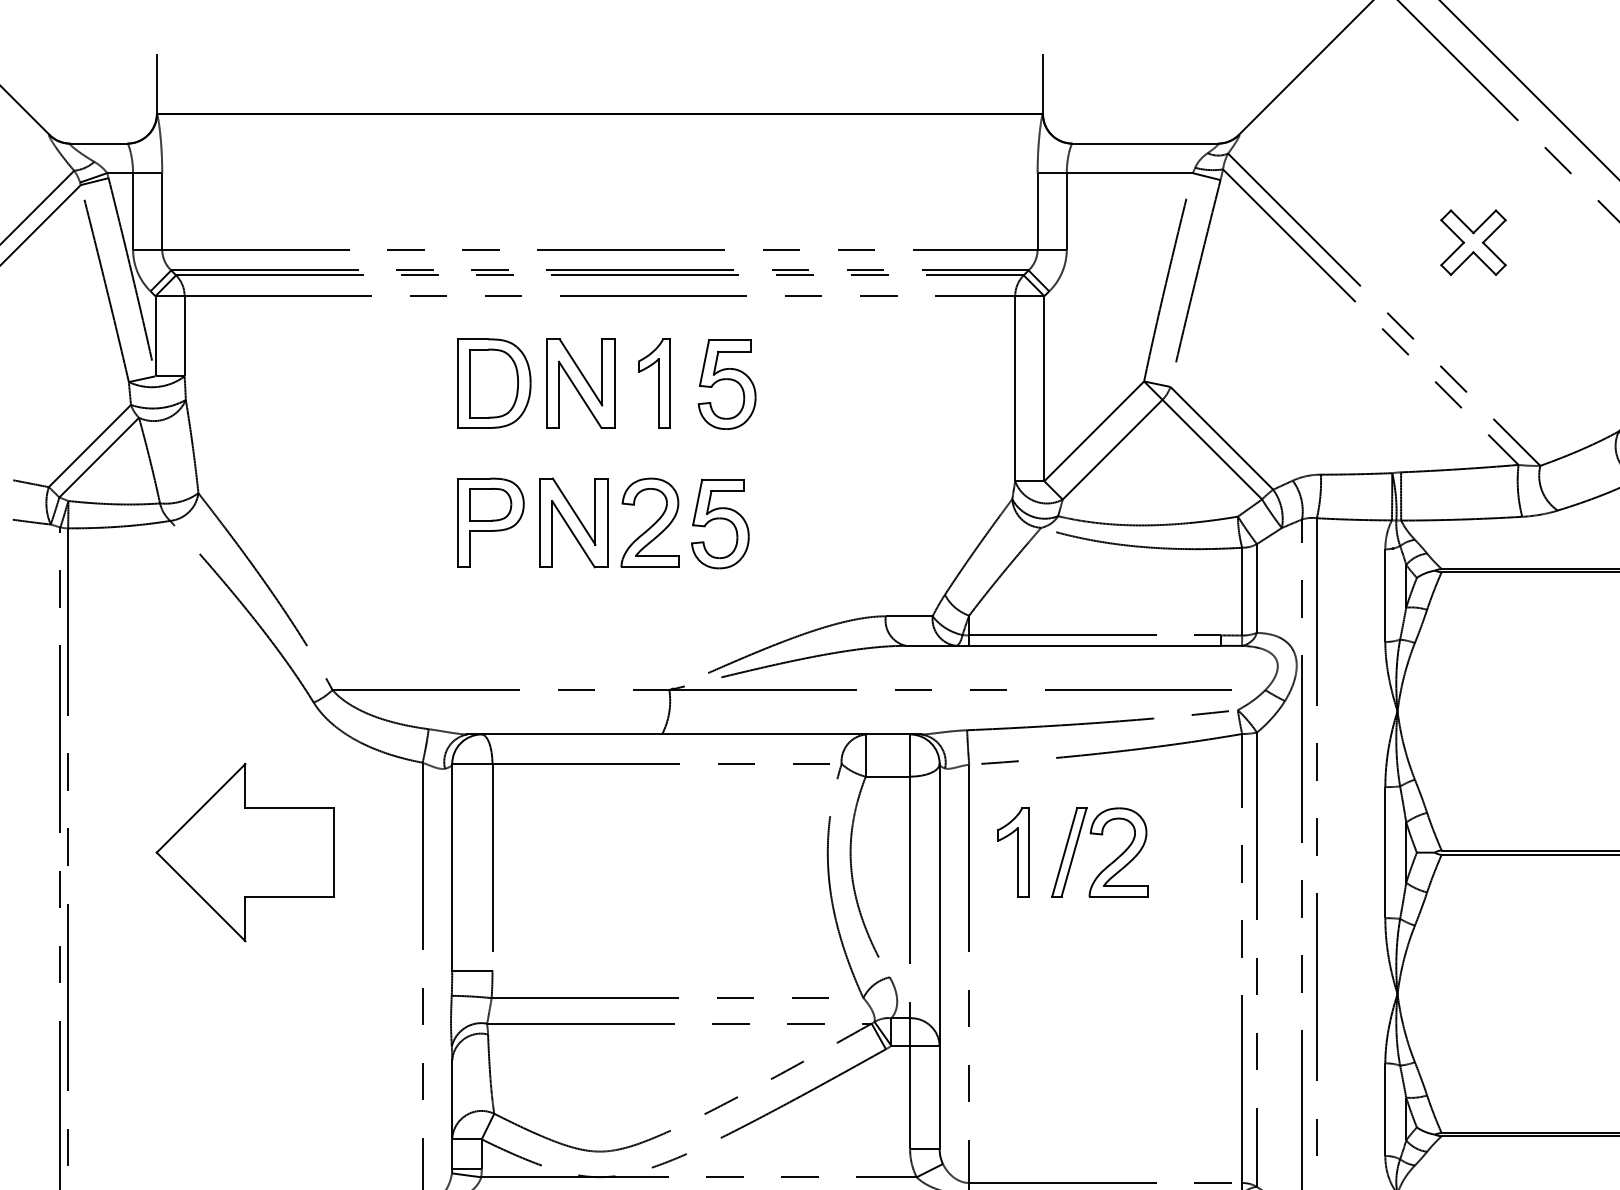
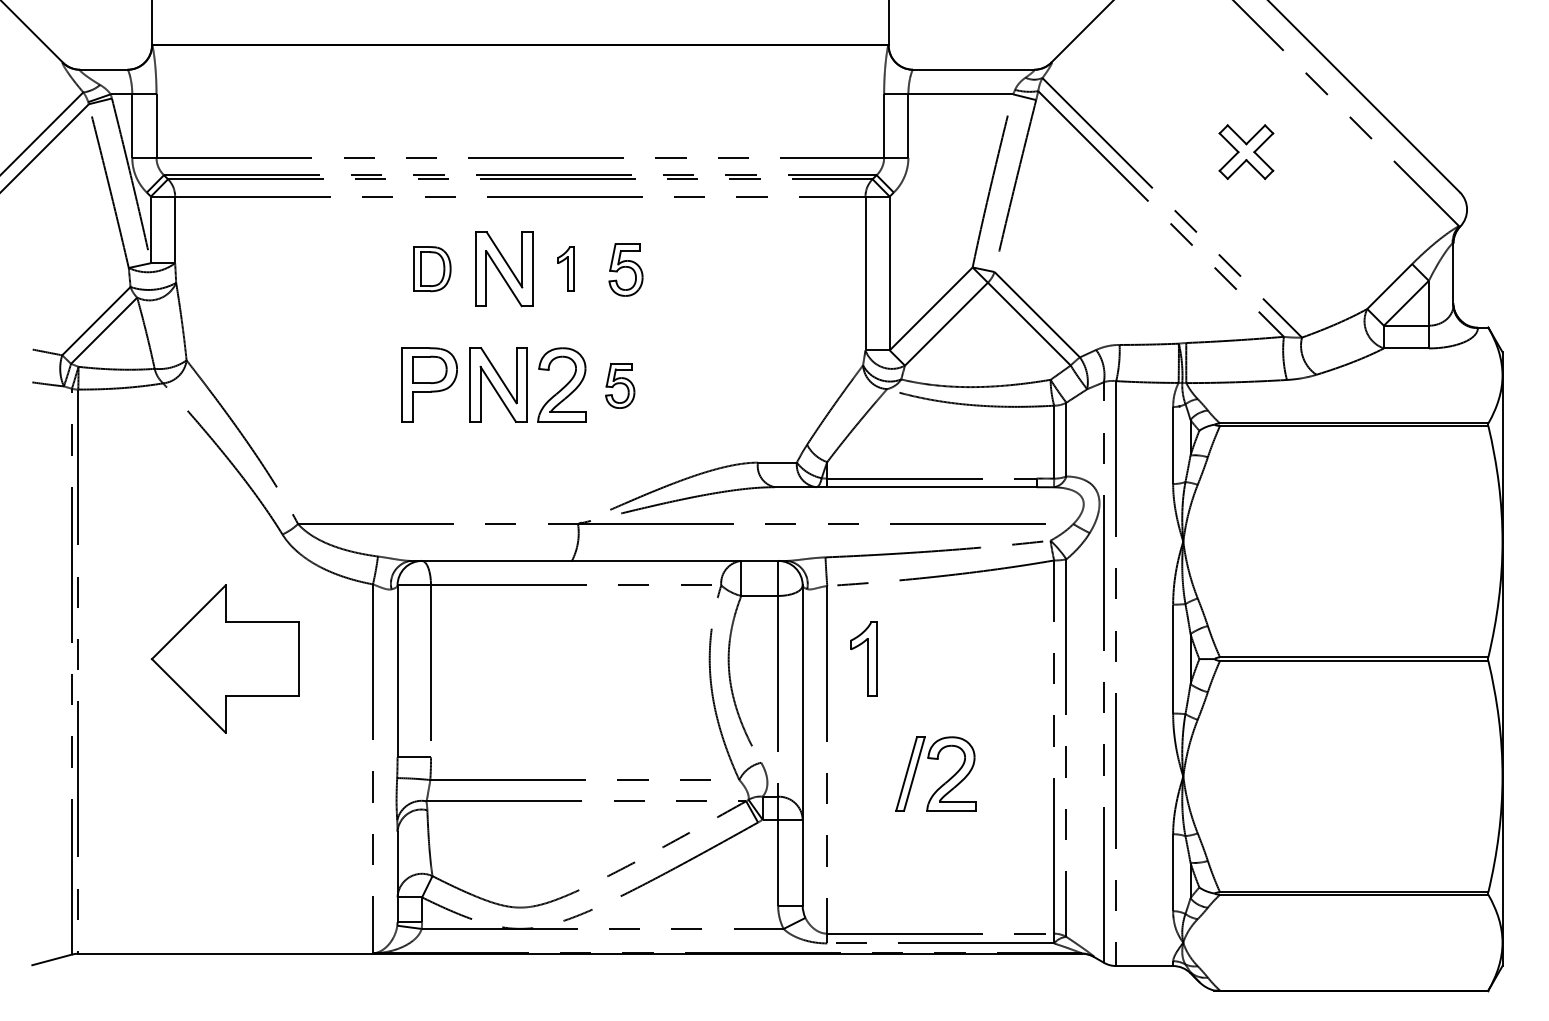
part: (494, 382) -> (432, 268), size x0.6
part: (654, 382) -> (565, 268), size x0.6
part: (726, 383) -> (625, 269), size x0.7
part: (719, 523) -> (619, 385), size x0.6
part: (1110, 862) -> (944, 782), moved

